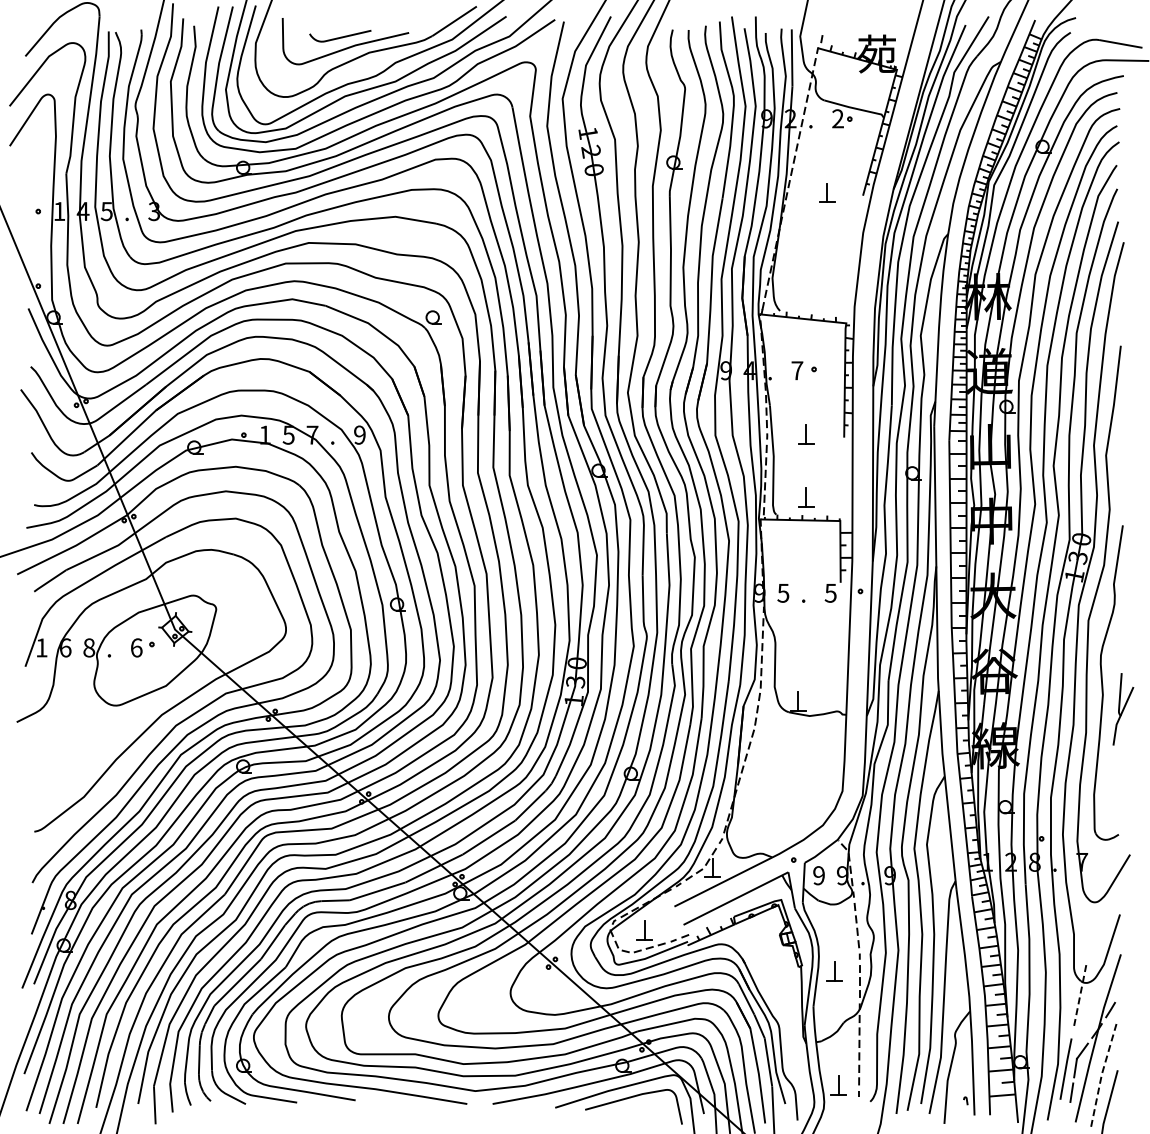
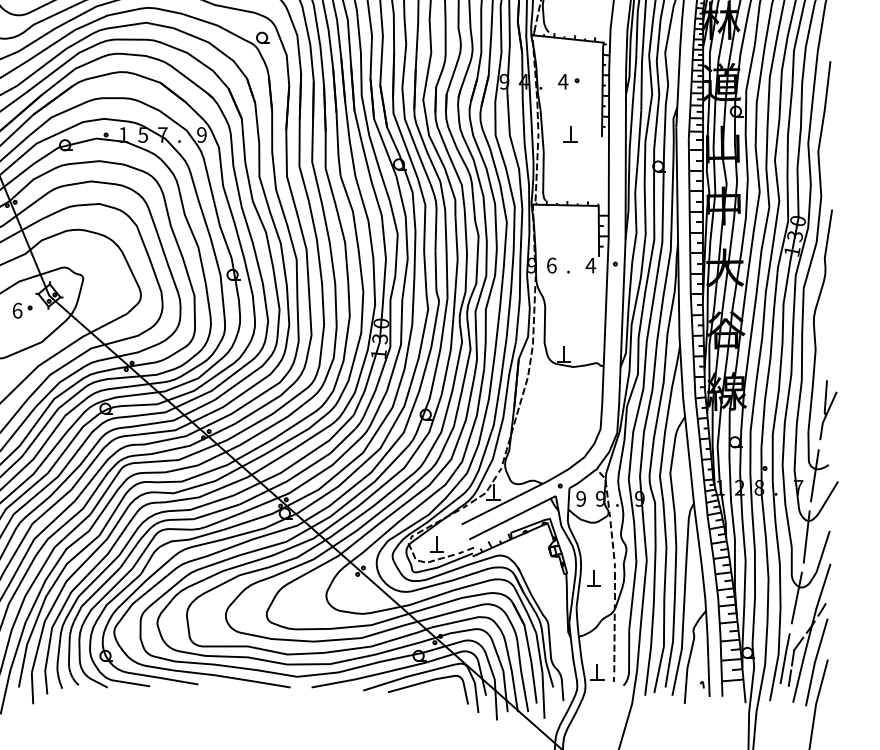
text: (796, 370) -> (562, 81), 7 -> 4
part: (806, 497) -> (570, 186), removed
text: (783, 592) -> (551, 264), 5 -> 6
text: (830, 593) -> (590, 265), 5 -> 4
part: (1123, 709) -> (828, 410), moved
line: (1101, 847) -> (814, 475), added
line: (1091, 921) -> (806, 536), added
line: (1080, 996) -> (797, 598), dashed -> solid
line: (1102, 1073) -> (815, 662), dashed -> solid

